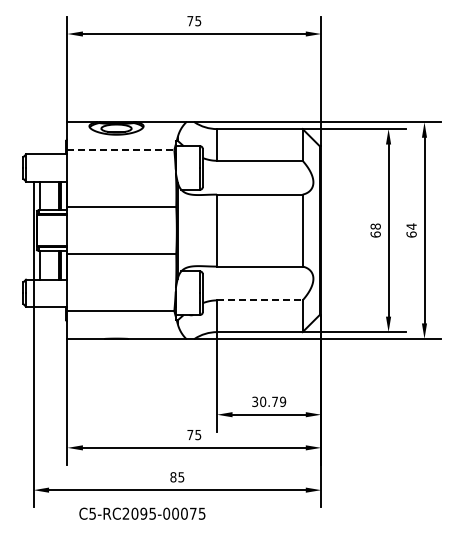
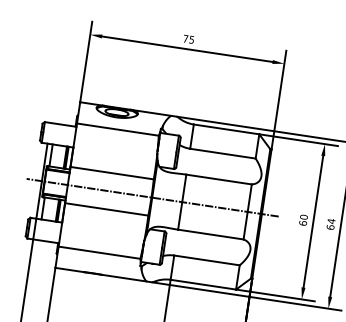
line: (121, 150) -> (118, 129), dashed -> solid
text: (375, 226) -> (303, 217), 68 -> 60
line: (178, 230) -> (152, 197), added
line: (259, 300) -> (206, 260), dashed -> solid

